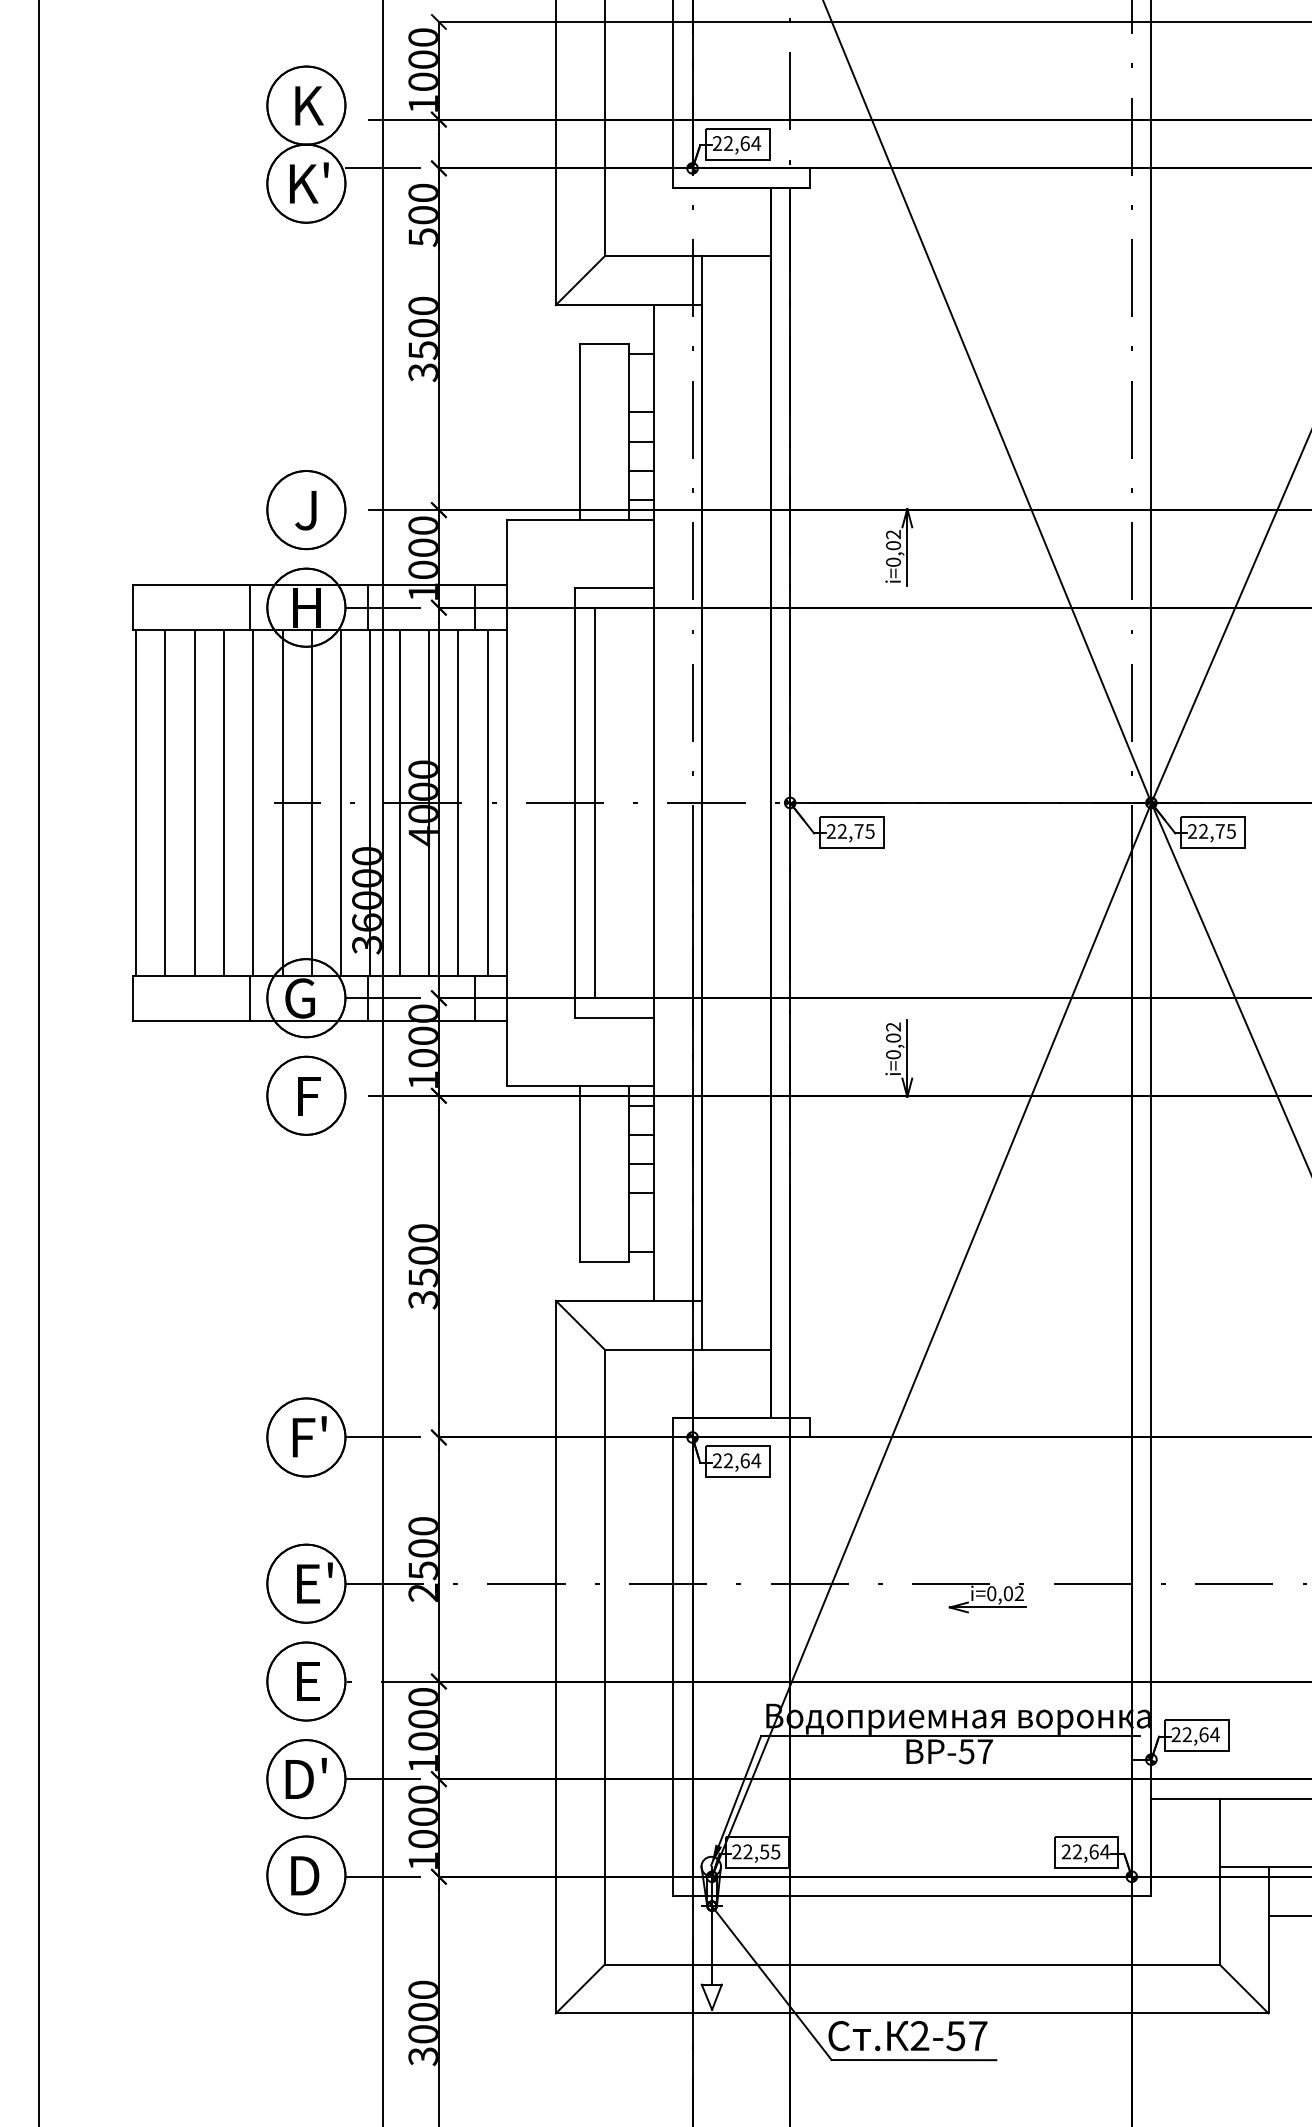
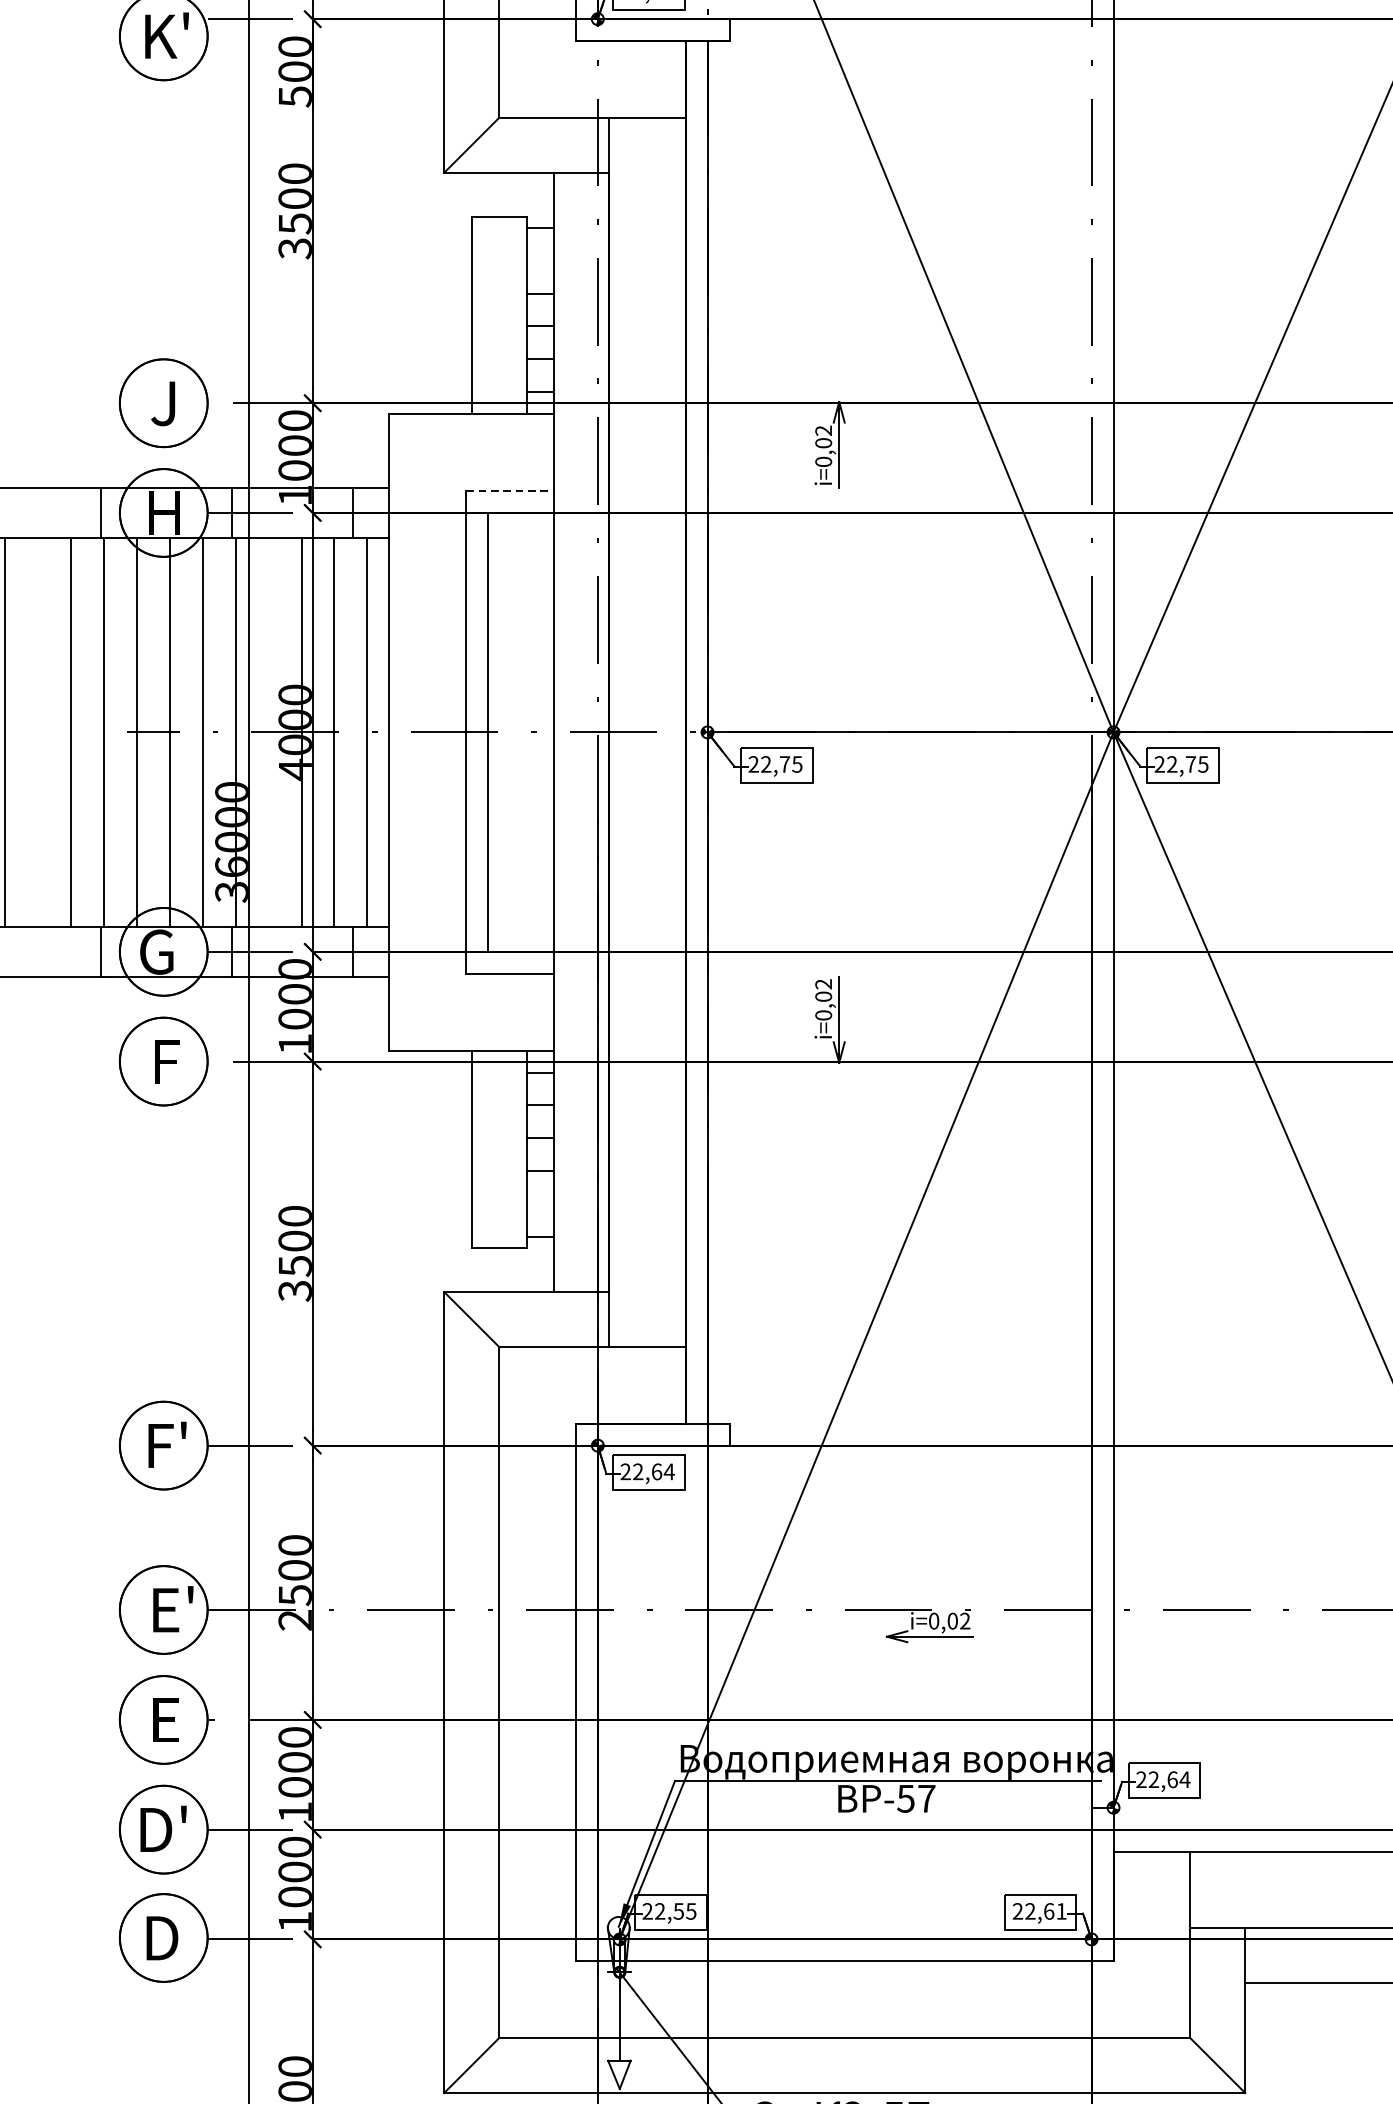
line: (614, 588) -> (510, 491), solid -> dashed
line: (194, 802) -> (37, 731), removed
line: (399, 802) -> (268, 731), removed
text: (1104, 1851) -> (1060, 1910), 22,64 -> 22,61

